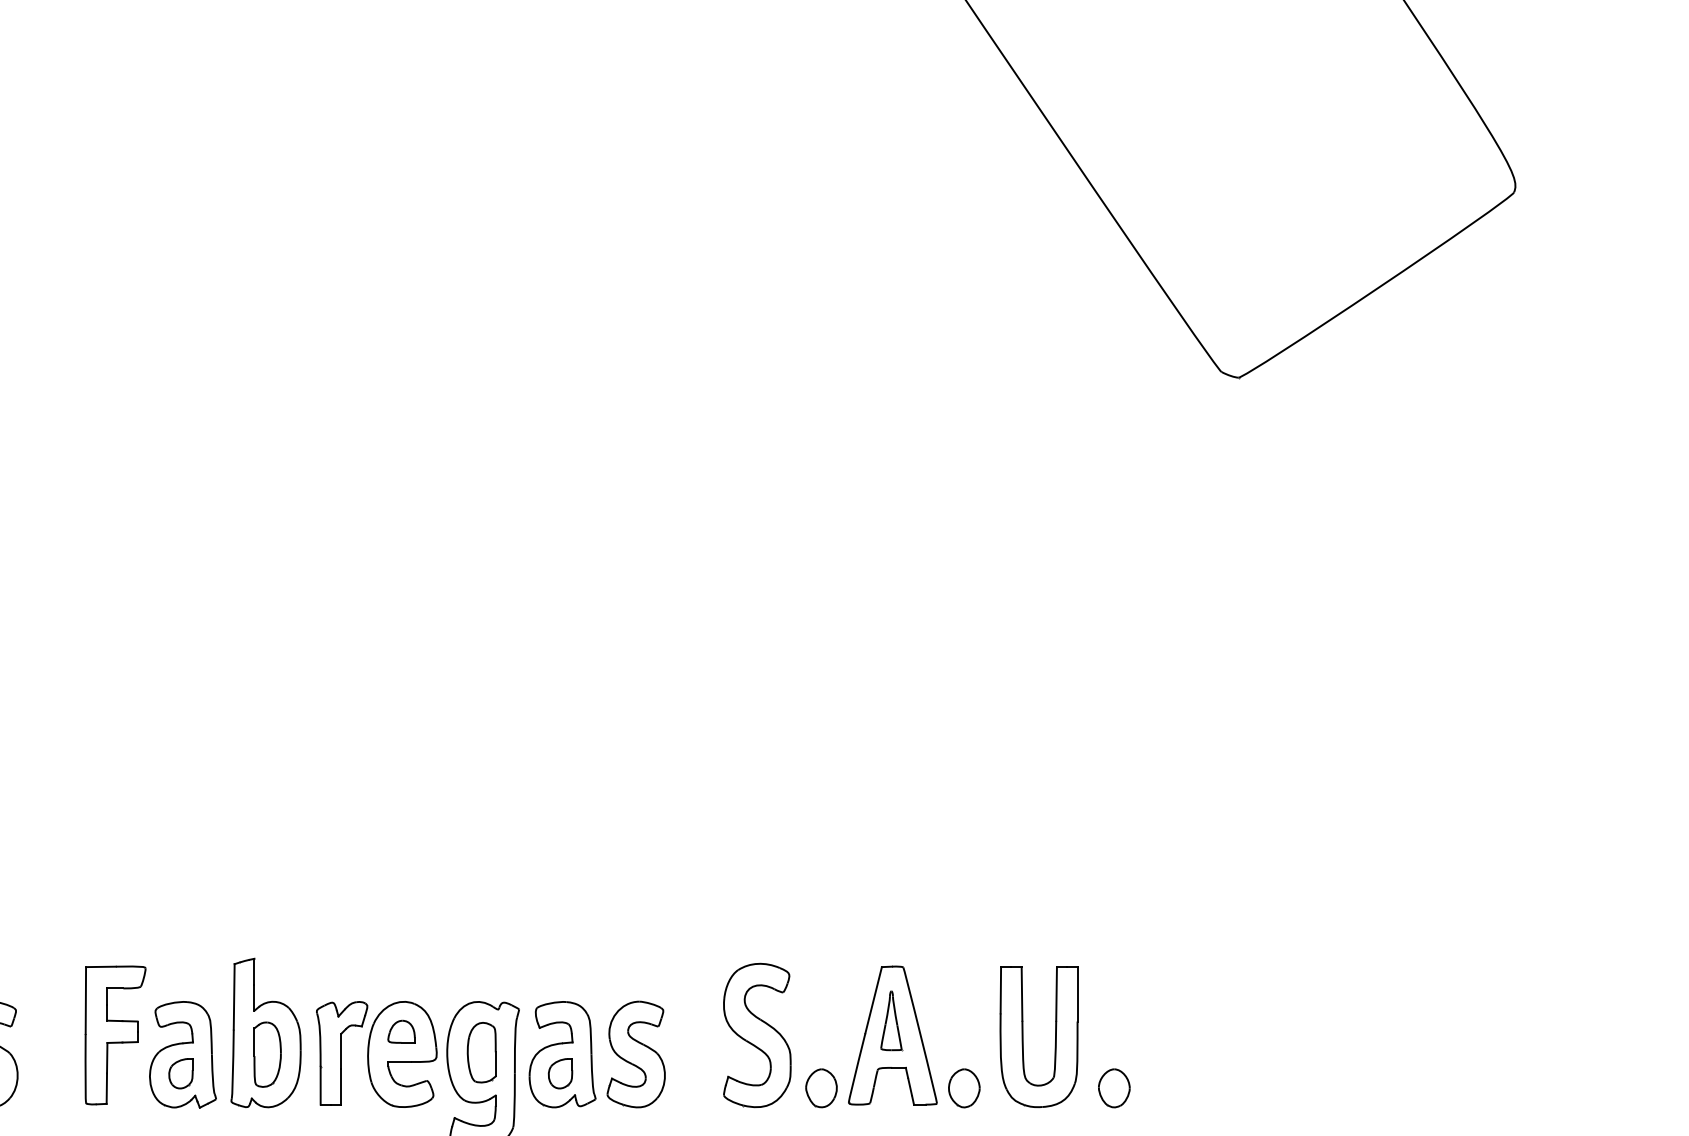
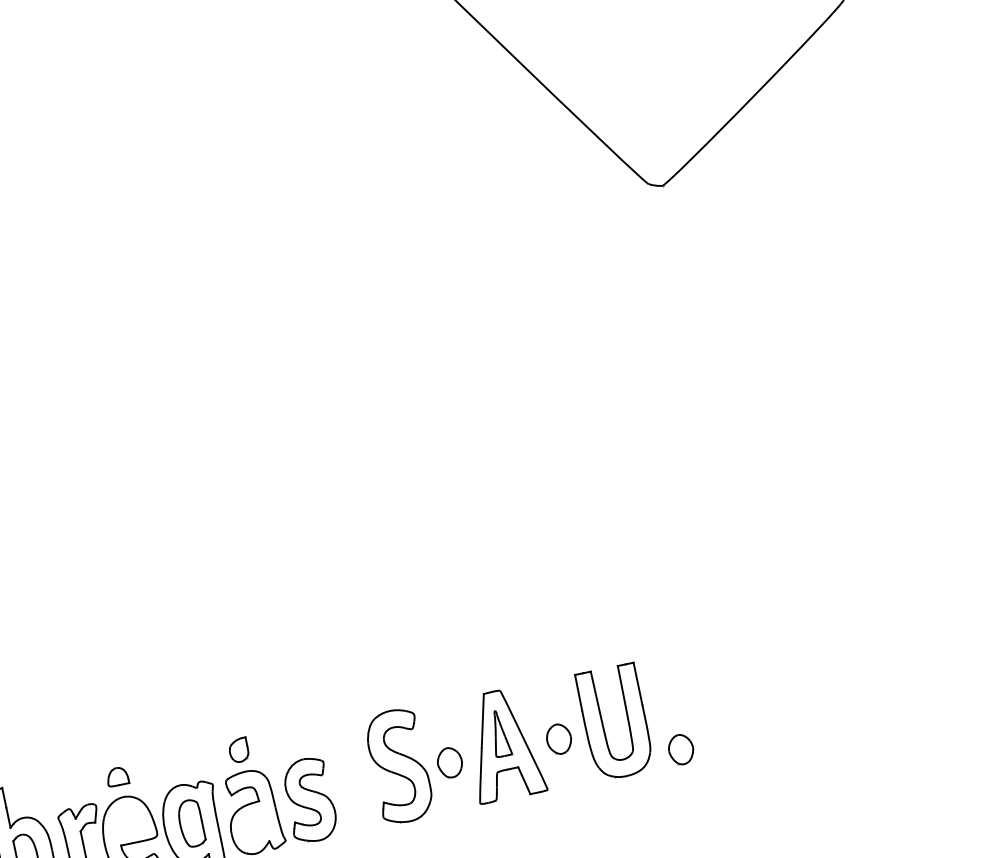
part: (401, 1031) -> (117, 776), moved
part: (560, 1073) -> (238, 750), moved
part: (821, 1088) -> (449, 762), moved
part: (964, 1088) -> (559, 739), moved

